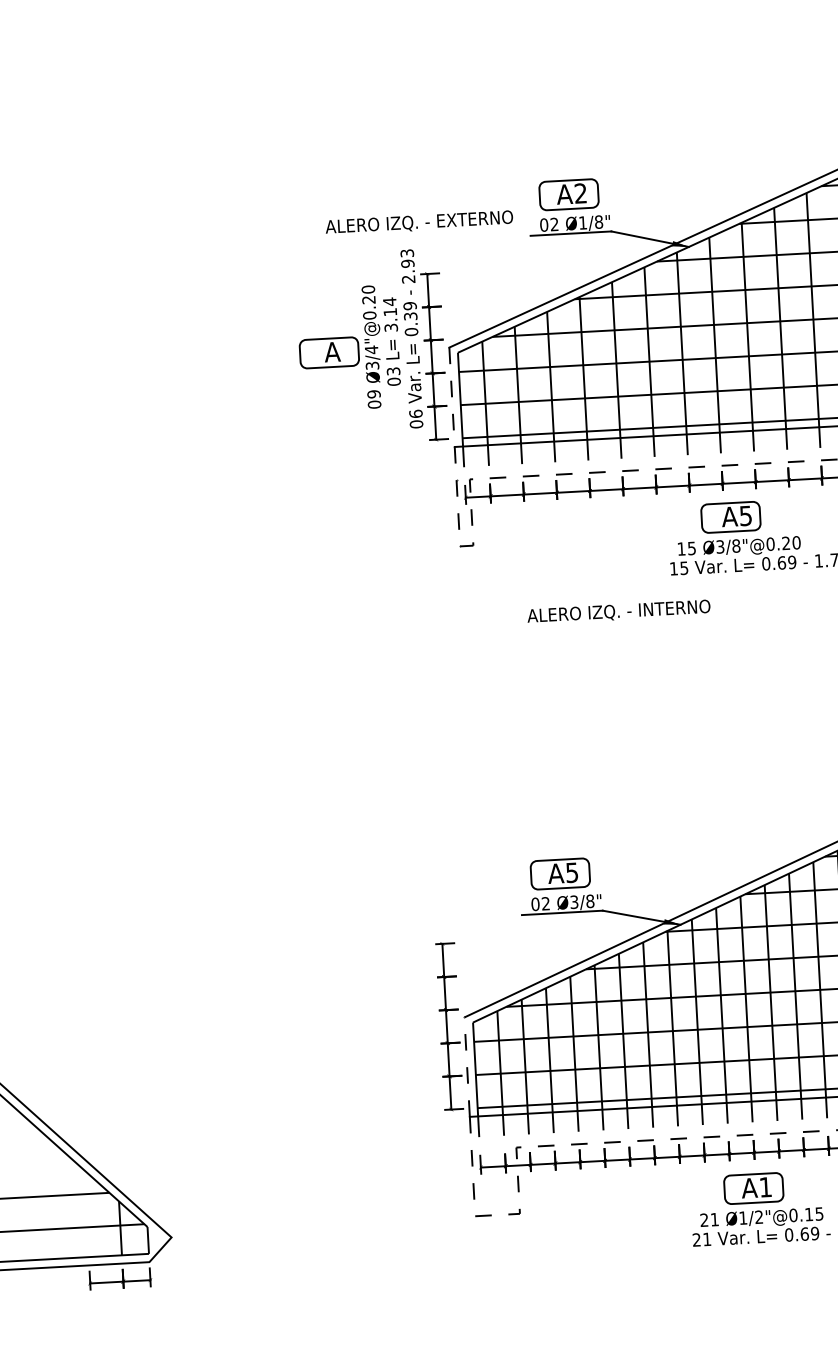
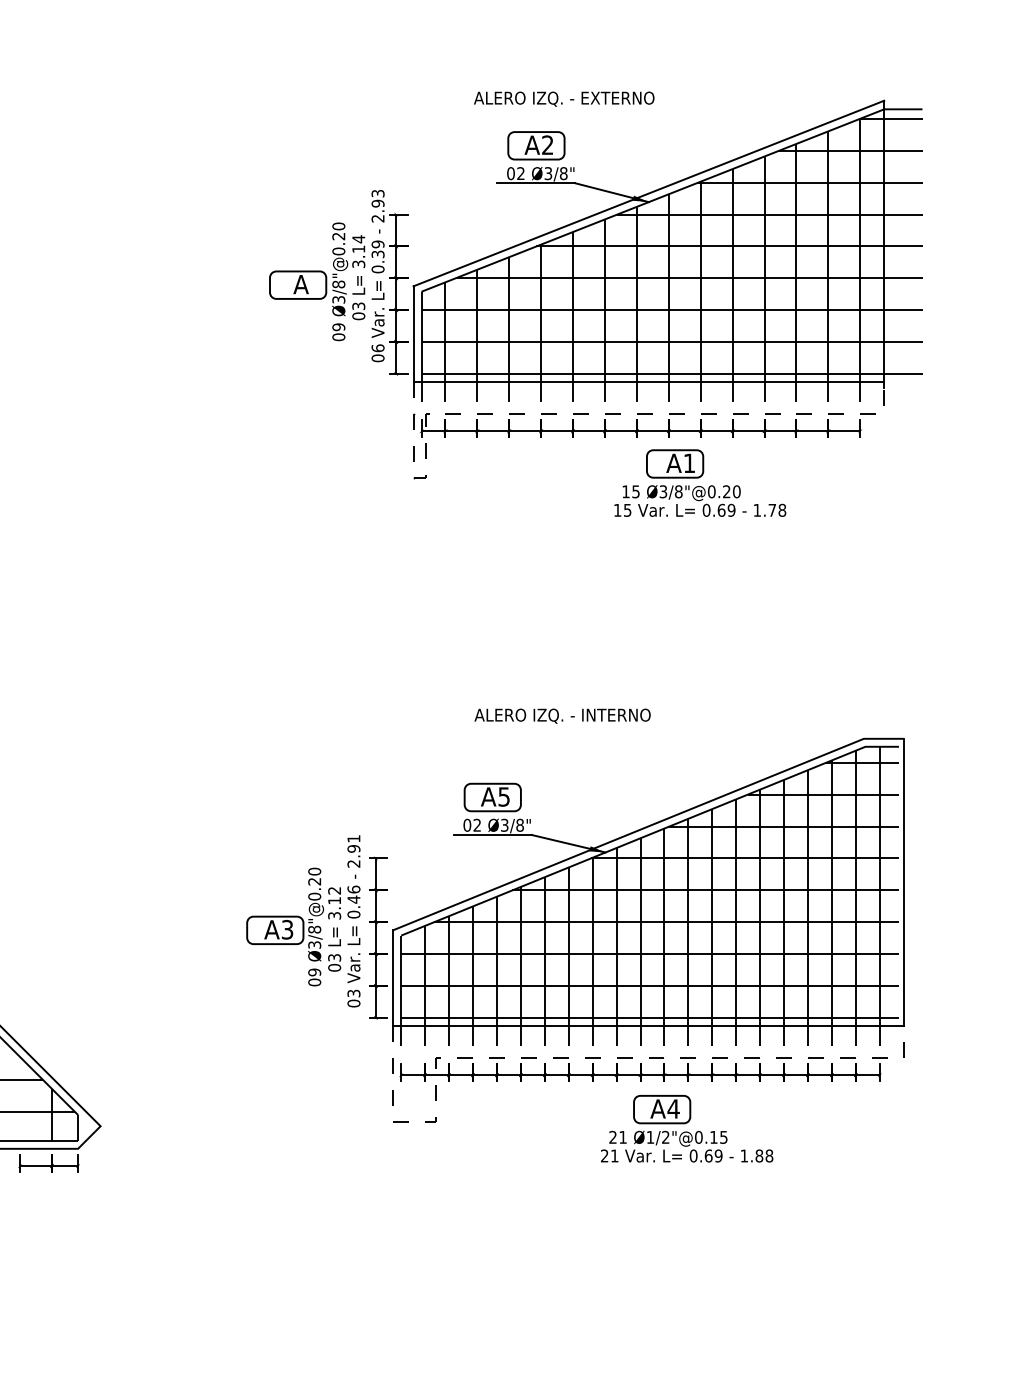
text: (419, 222) -> (564, 98), moved
text: (583, 222) -> (548, 173), Ø1/8" -> Ø3/8"
text: (371, 349) -> (338, 284), Ø3/4"@0.20 -> Ø3/8"@0.20
line: (451, 397) -> (413, 334), dashed -> solid
text: (745, 516) -> (689, 463), A5 -> A1
text: (618, 611) -> (562, 715), moved
part: (370, 1013) -> (303, 921), added
line: (467, 1067) -> (393, 978), dashed -> solid
text: (765, 1186) -> (673, 1108), A1 -> A4

